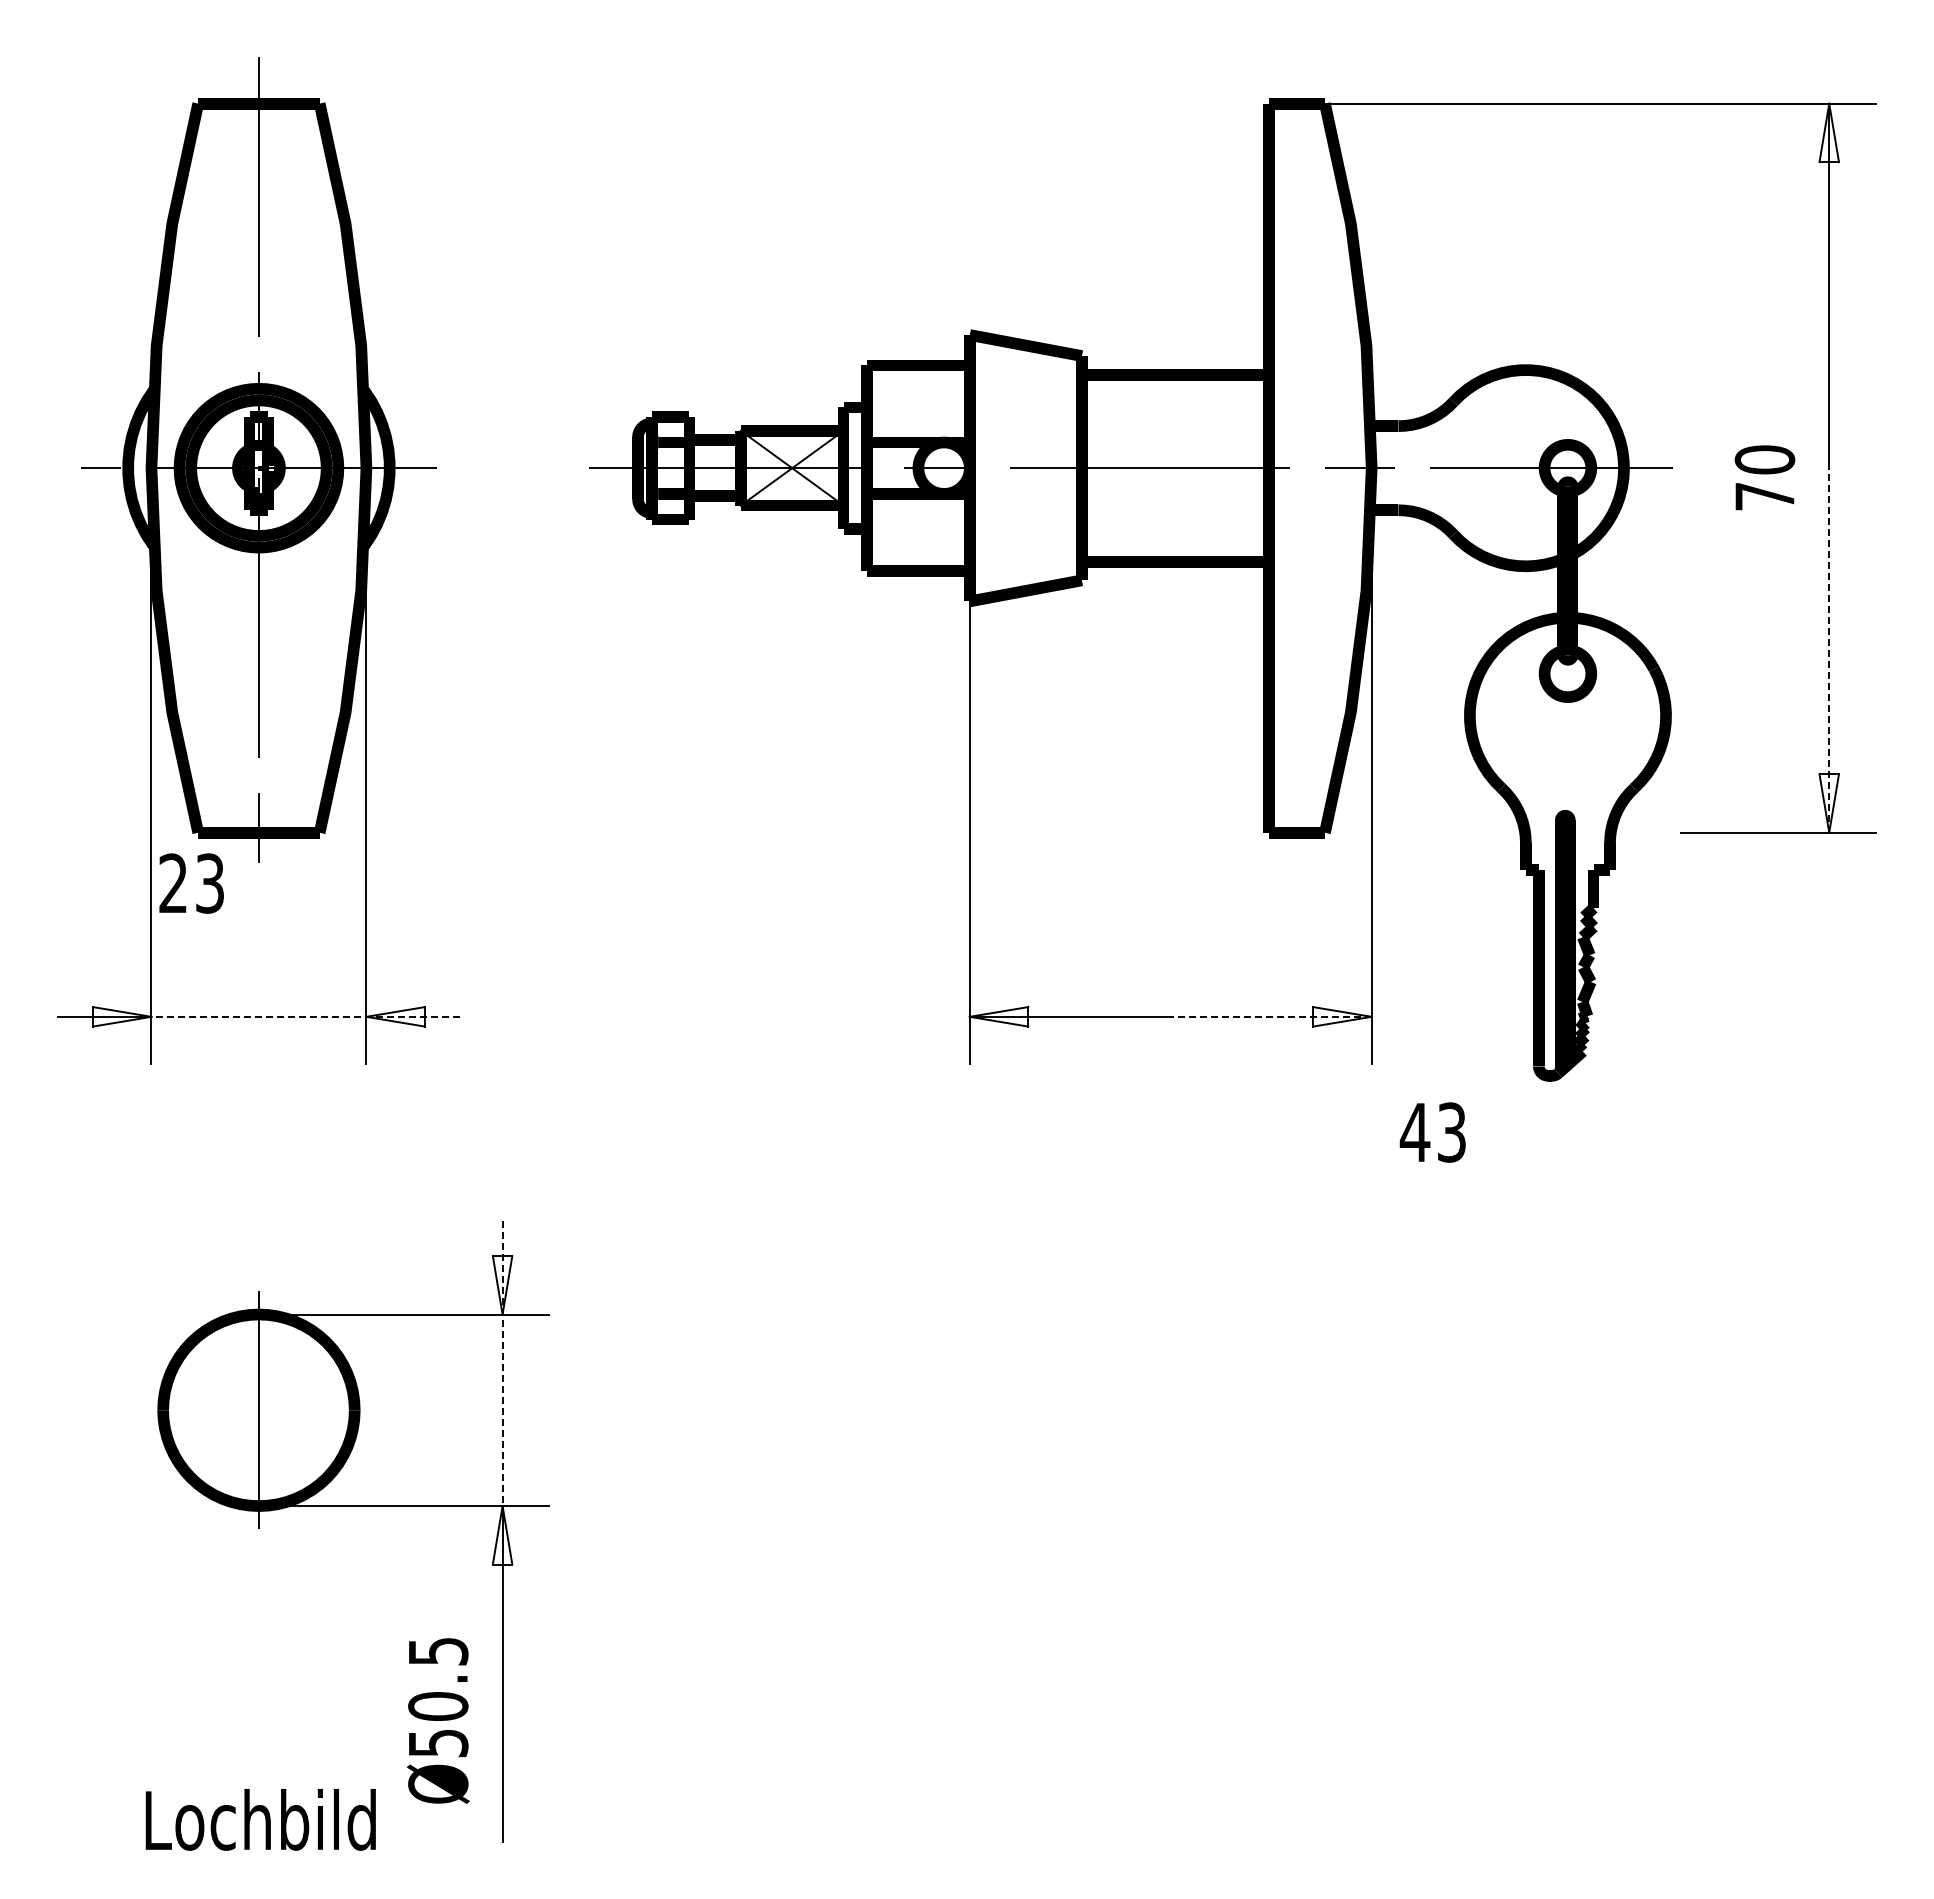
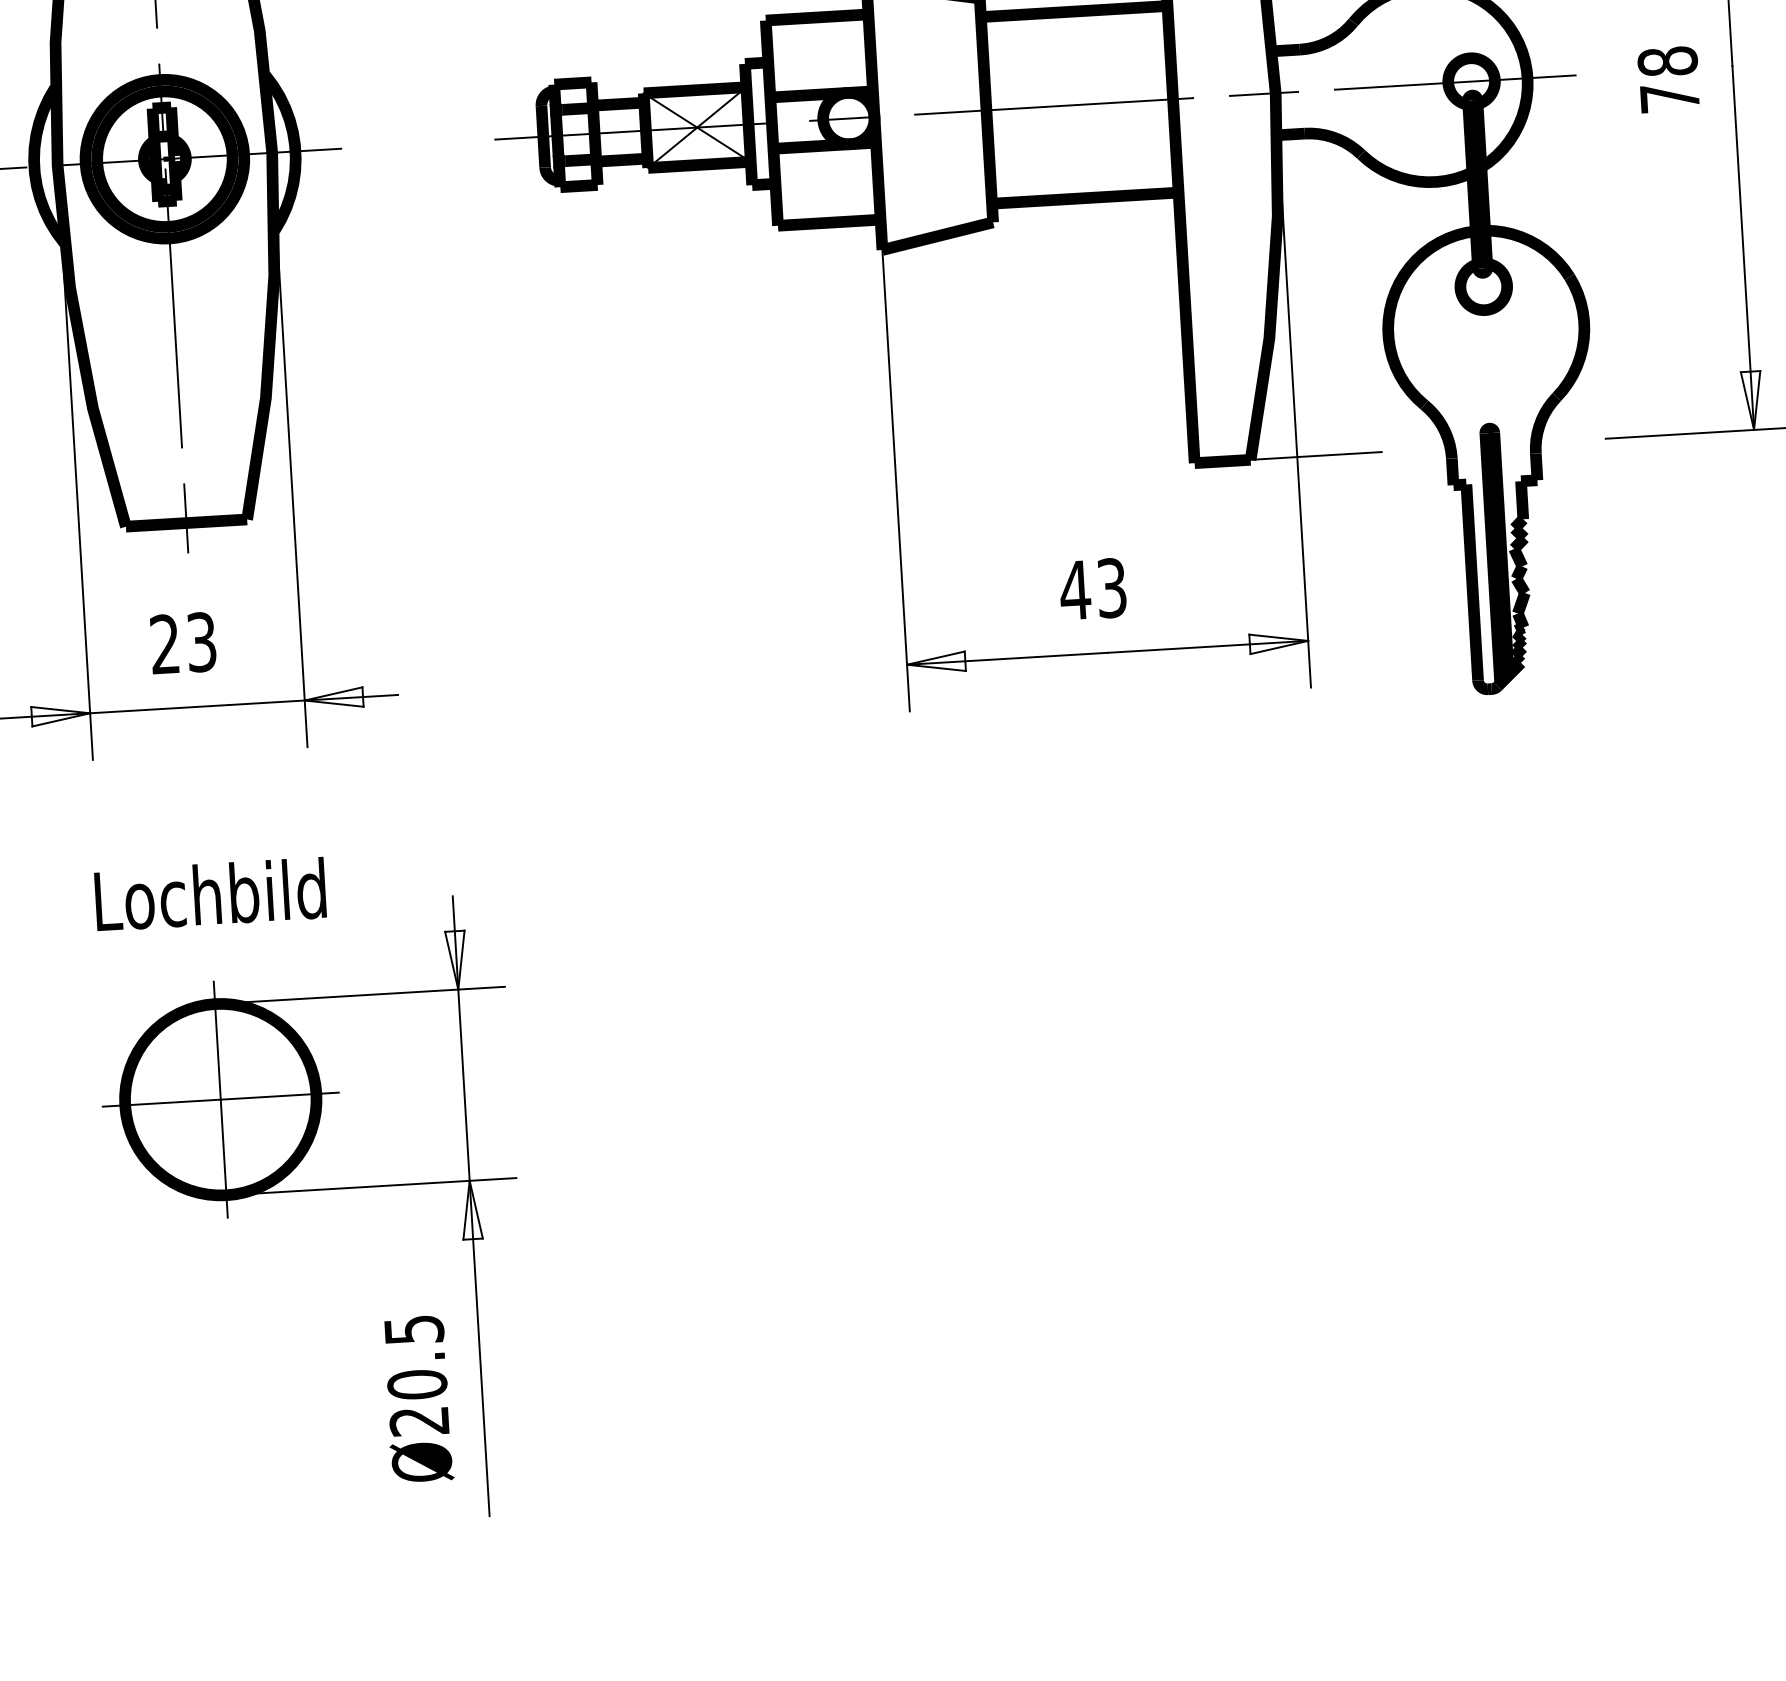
text: (1764, 459) -> (1667, 61), 70 -> 78
line: (1829, 649) -> (1743, 247), dashed -> solid
line: (1390, 832) -> (1316, 455), added
text: (191, 883) -> (183, 643), moved
line: (305, 1016) -> (243, 703), dashed -> solid
line: (1270, 1016) -> (1207, 646), dashed -> solid
text: (1432, 1132) -> (1092, 589), moved
line: (502, 1363) -> (461, 1038), dashed -> solid
line: (258, 1410) -> (220, 1099), added
text: (438, 1743) -> (419, 1421), Ø50.5 -> Ø20.5
text: (260, 1819) -> (210, 894), moved

